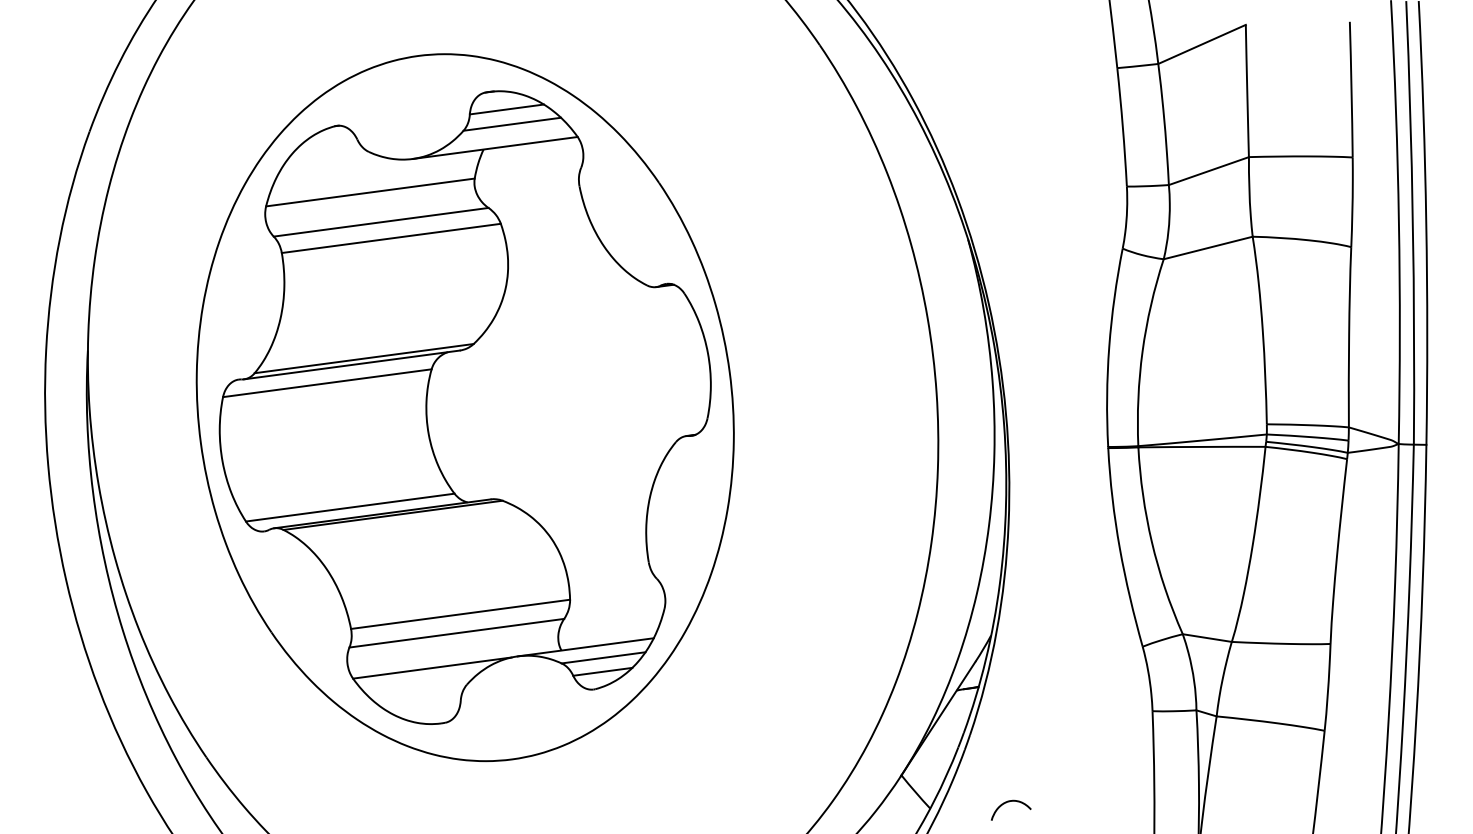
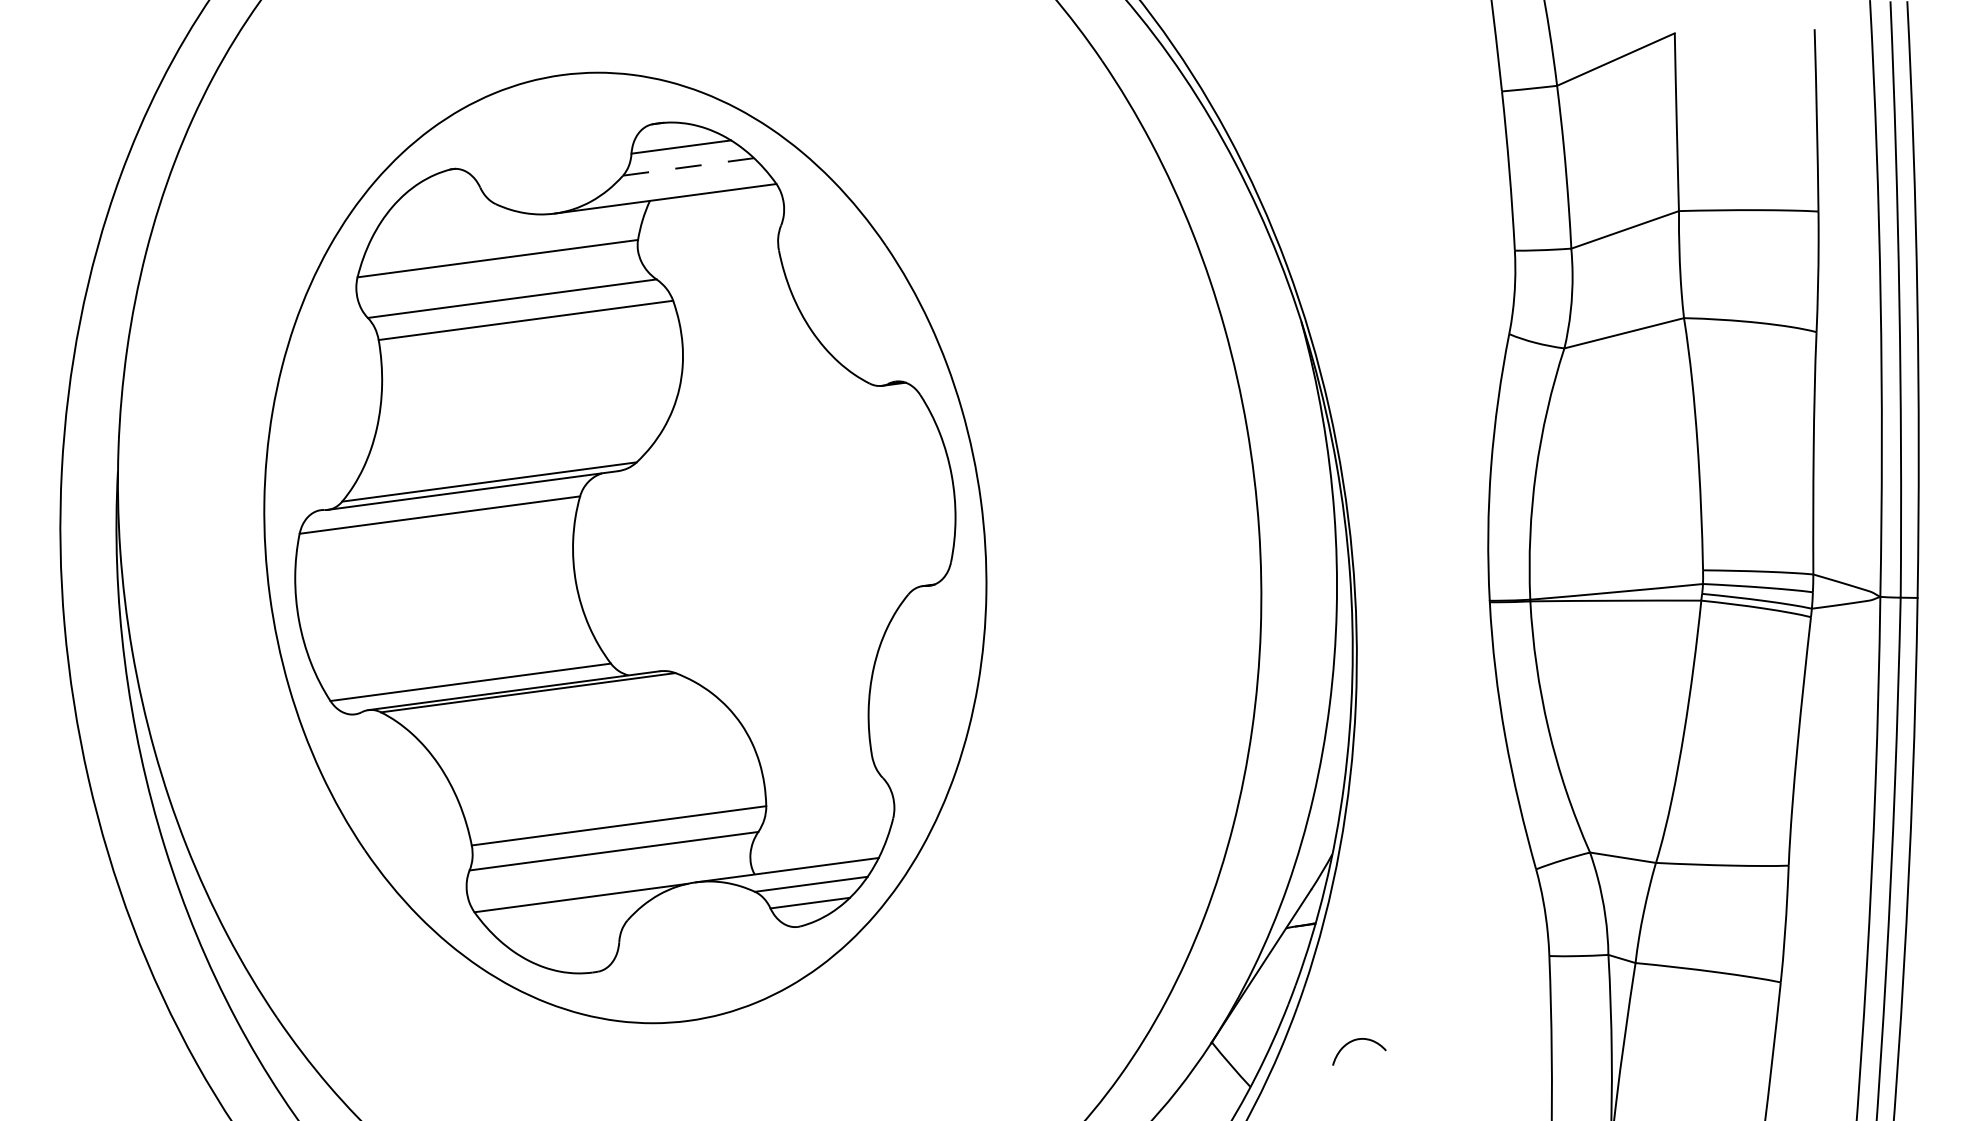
line: (511, 124) -> (687, 167), solid -> dashed
curve: (1009, 802) -> (1357, 1041), moved

